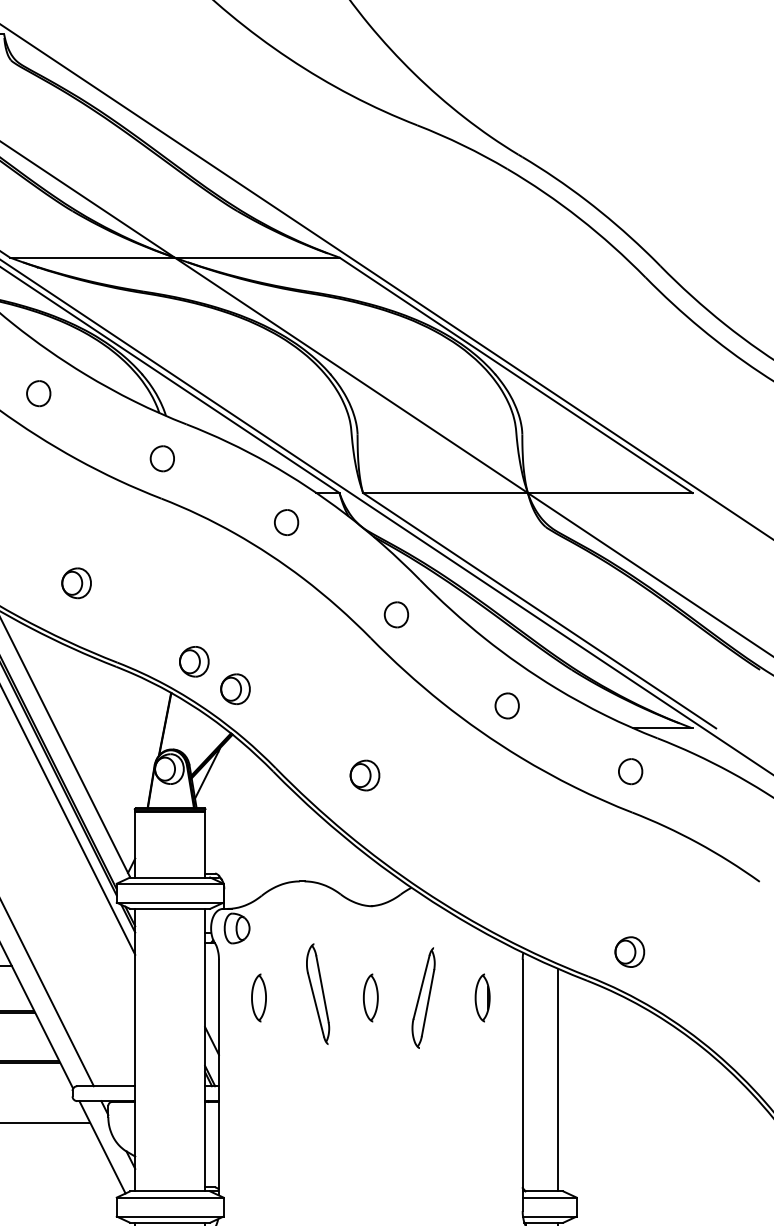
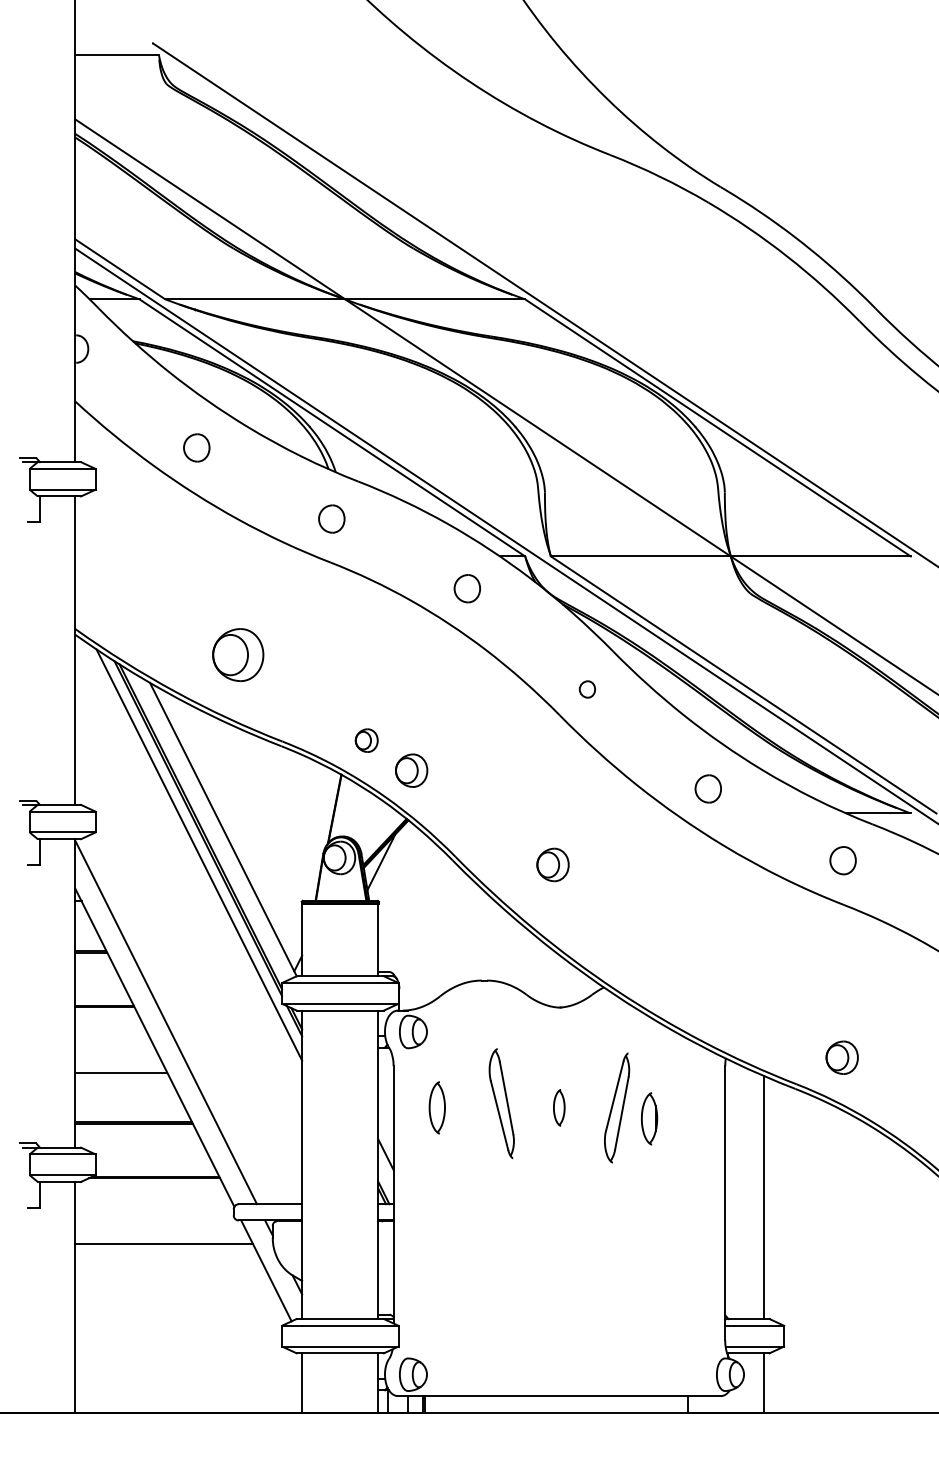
part: (76, 582) -> (237, 654), size x1.6
part: (396, 614) -> (587, 689), size x0.6
part: (194, 661) -> (366, 740), size x0.7
part: (370, 997) -> (558, 1107), size x0.7
part: (482, 997) -> (649, 1118), moved

